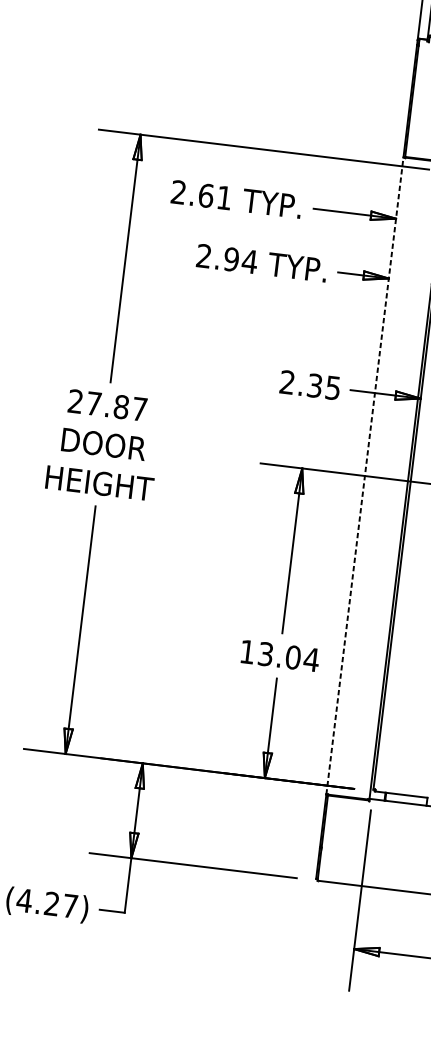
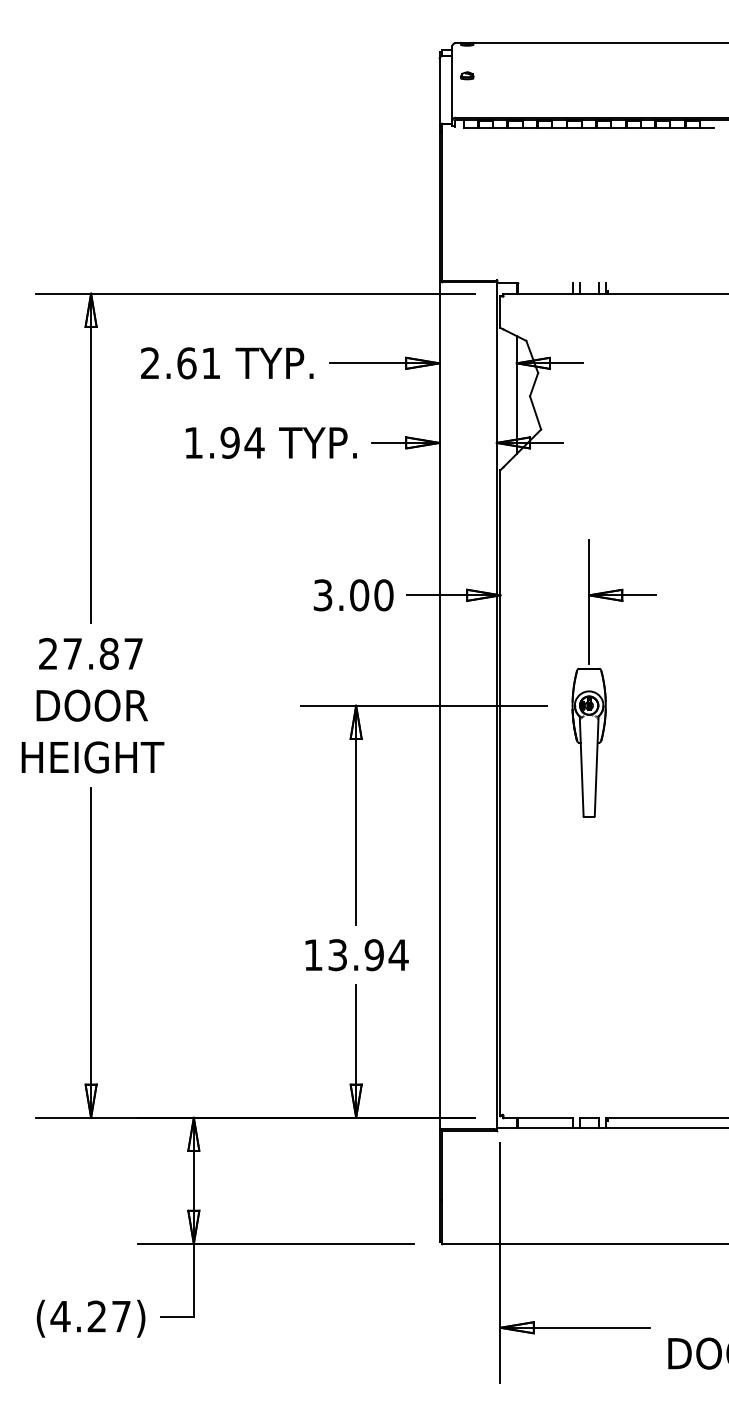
text: (203, 255) -> (193, 442), 2.94 -> 1.94
text: (310, 385) -> (353, 595), 2.35 -> 3.00
line: (364, 475) -> (439, 705), dashed -> solid
text: (292, 657) -> (373, 955), 13.04 -> 13.94

